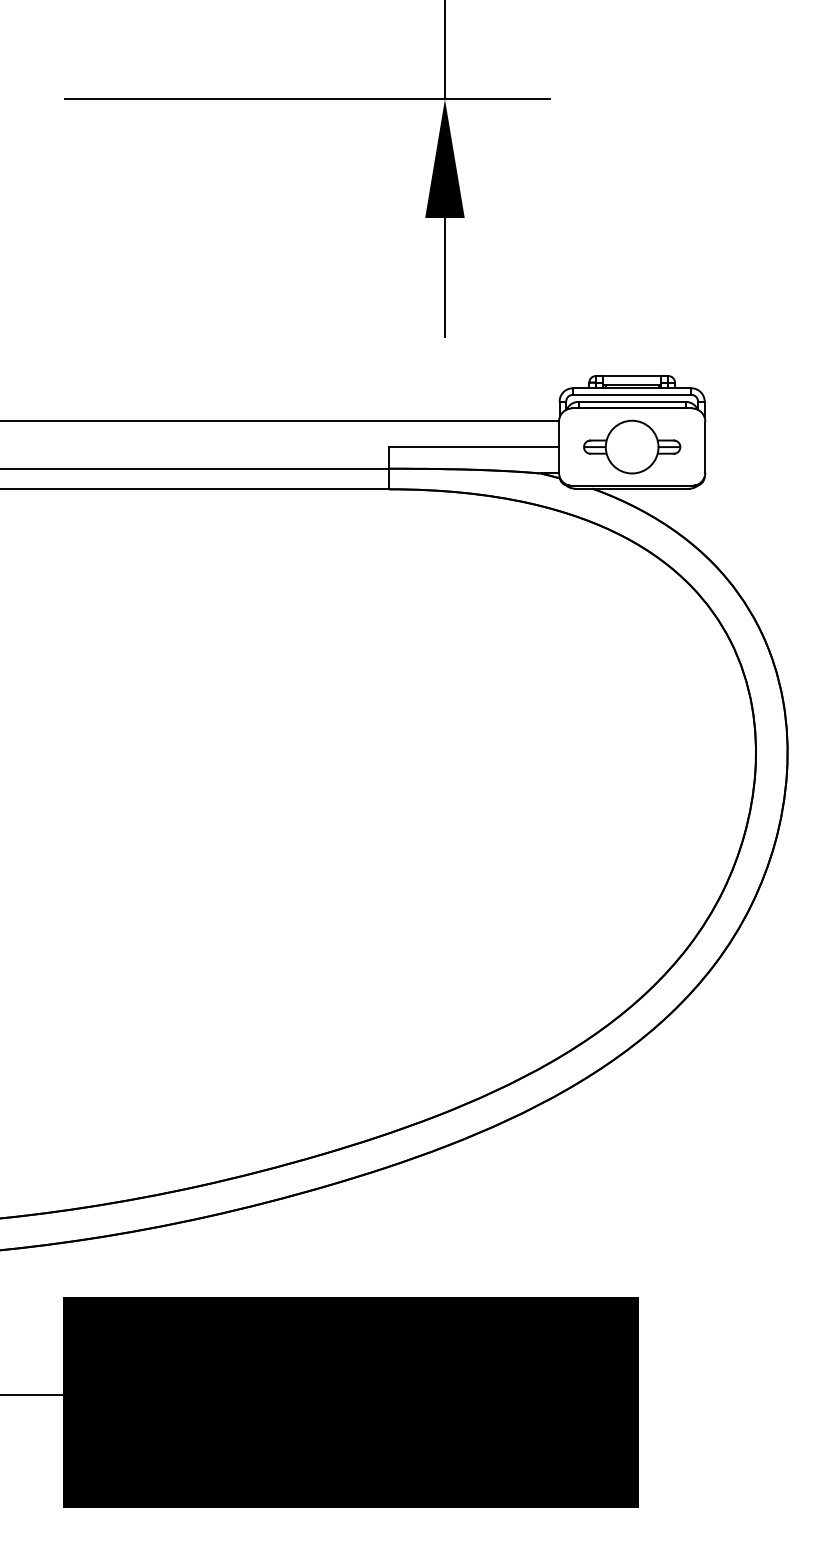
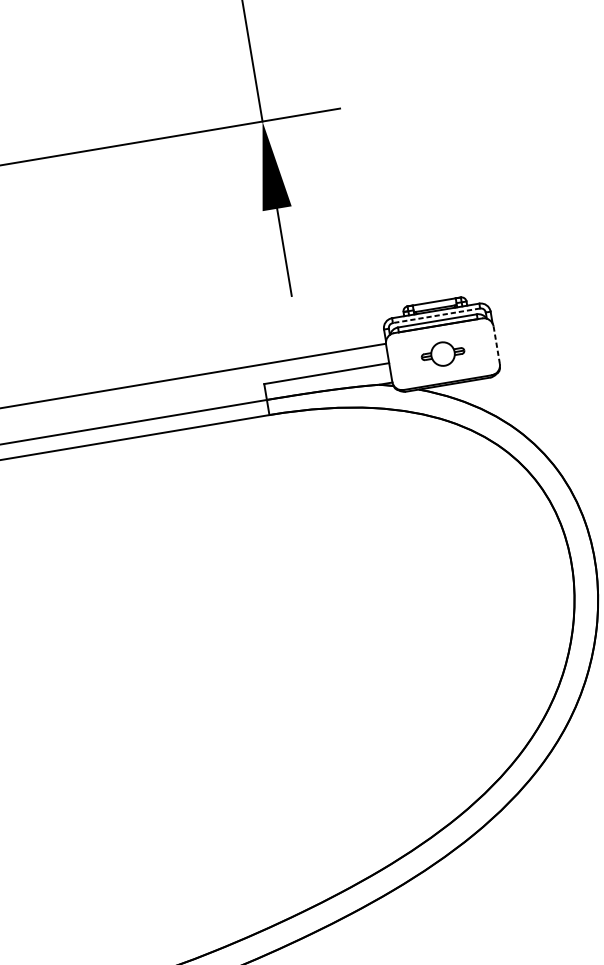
line: (631, 394) -> (436, 315), solid -> dashed
part: (632, 446) -> (443, 353), size x0.6
line: (705, 447) -> (496, 345), solid -> dashed

